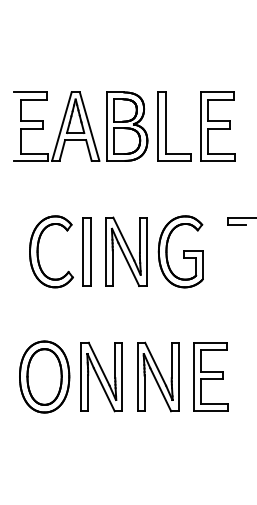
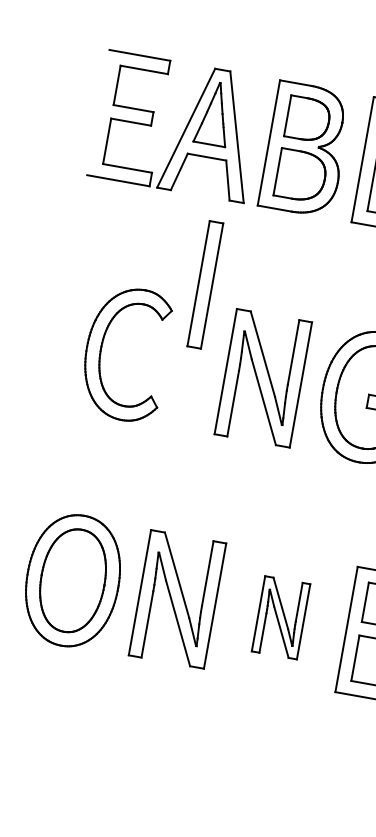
part: (86, 251) -> (204, 284), moved
part: (158, 376) -> (281, 616), size x0.6

